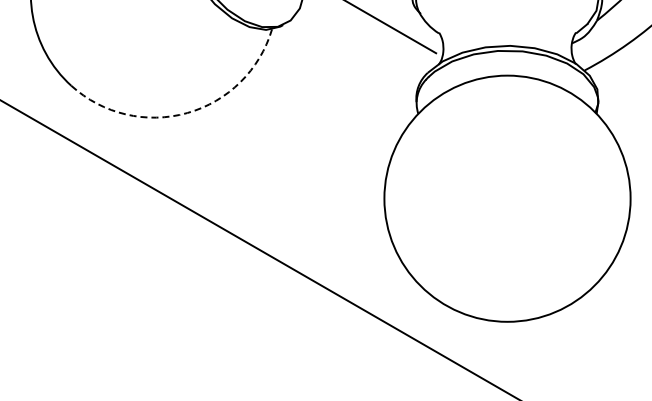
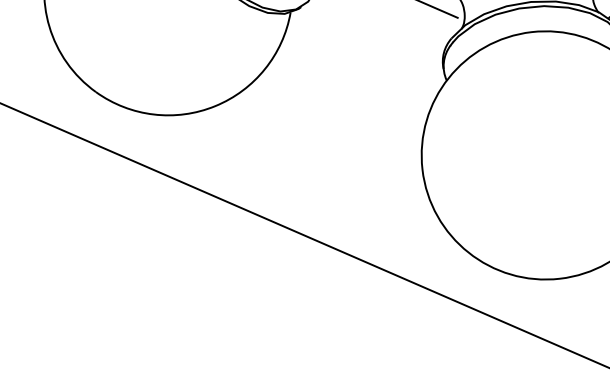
arc: (187, 113) -> (215, 106), dashed -> solid

